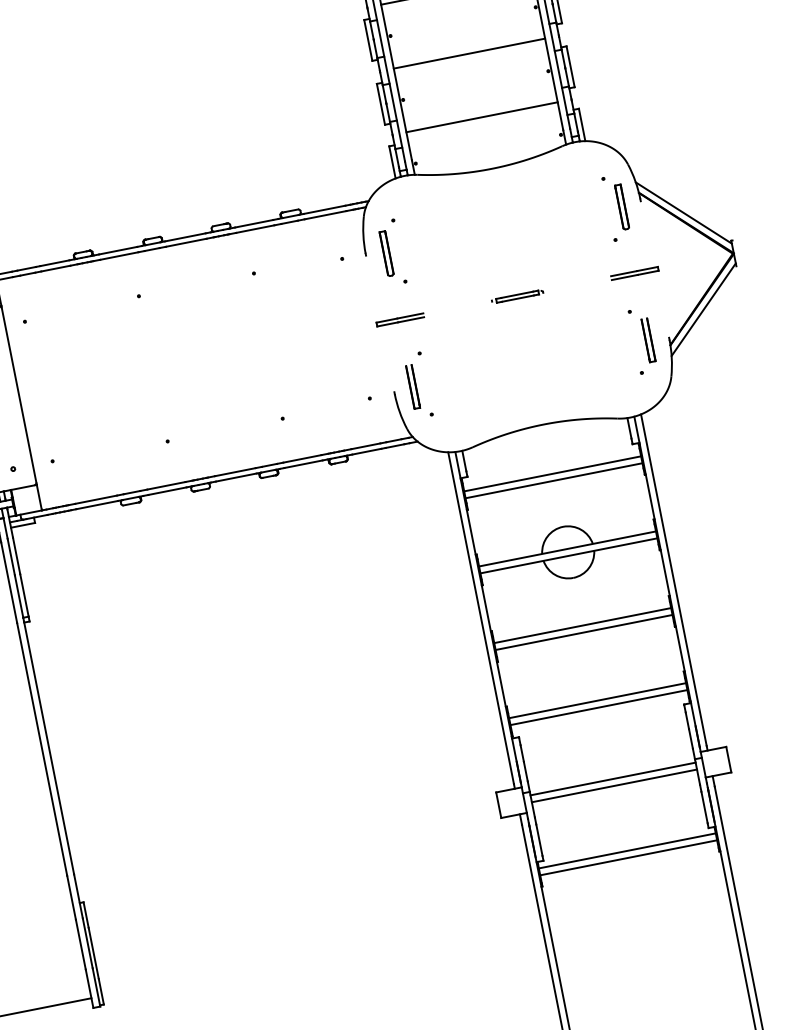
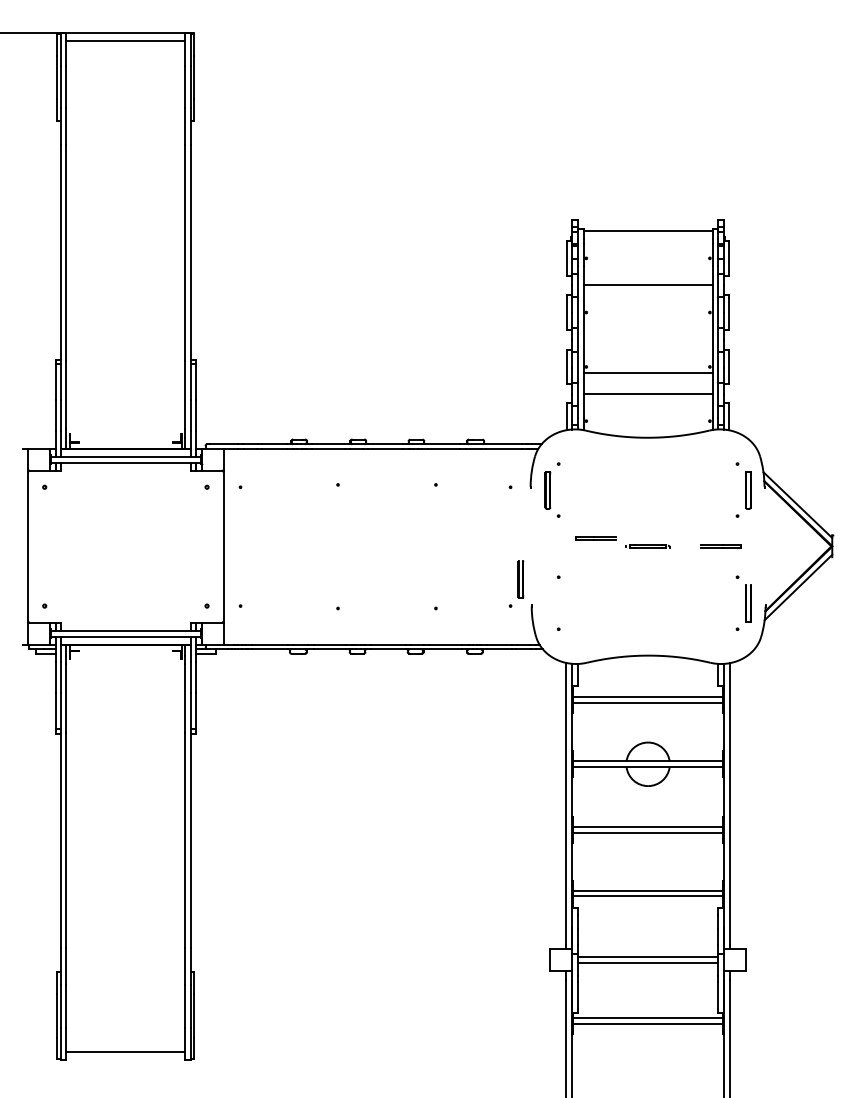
line: (468, 53) -> (647, 372), moved
line: (634, 272) -> (720, 545), moved
line: (399, 318) -> (595, 537), moved
part: (412, 386) -> (520, 579), moved

